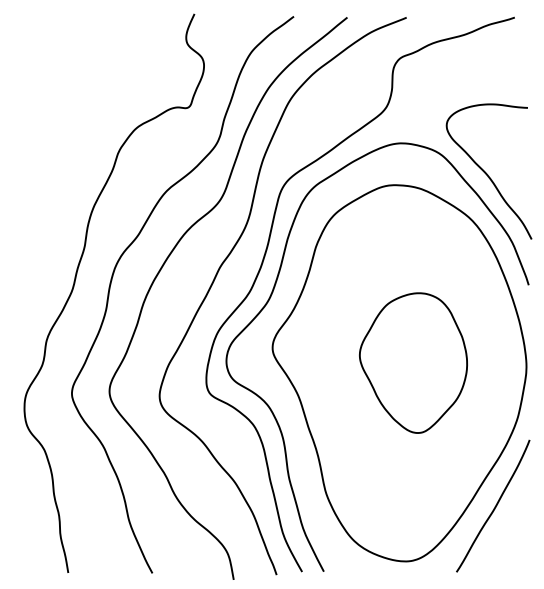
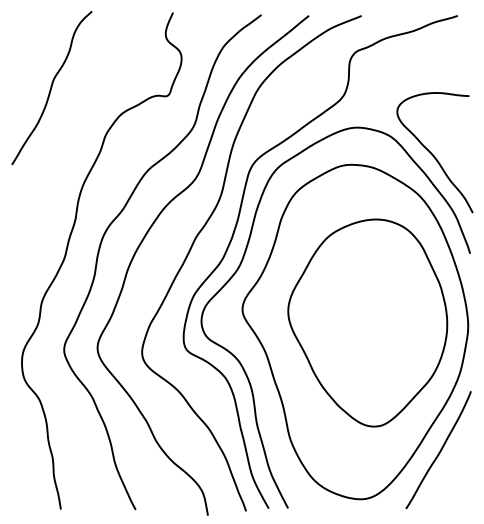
curve: (57, 98) -> (51, 87), added
part: (413, 362) -> (367, 322), size x1.67

